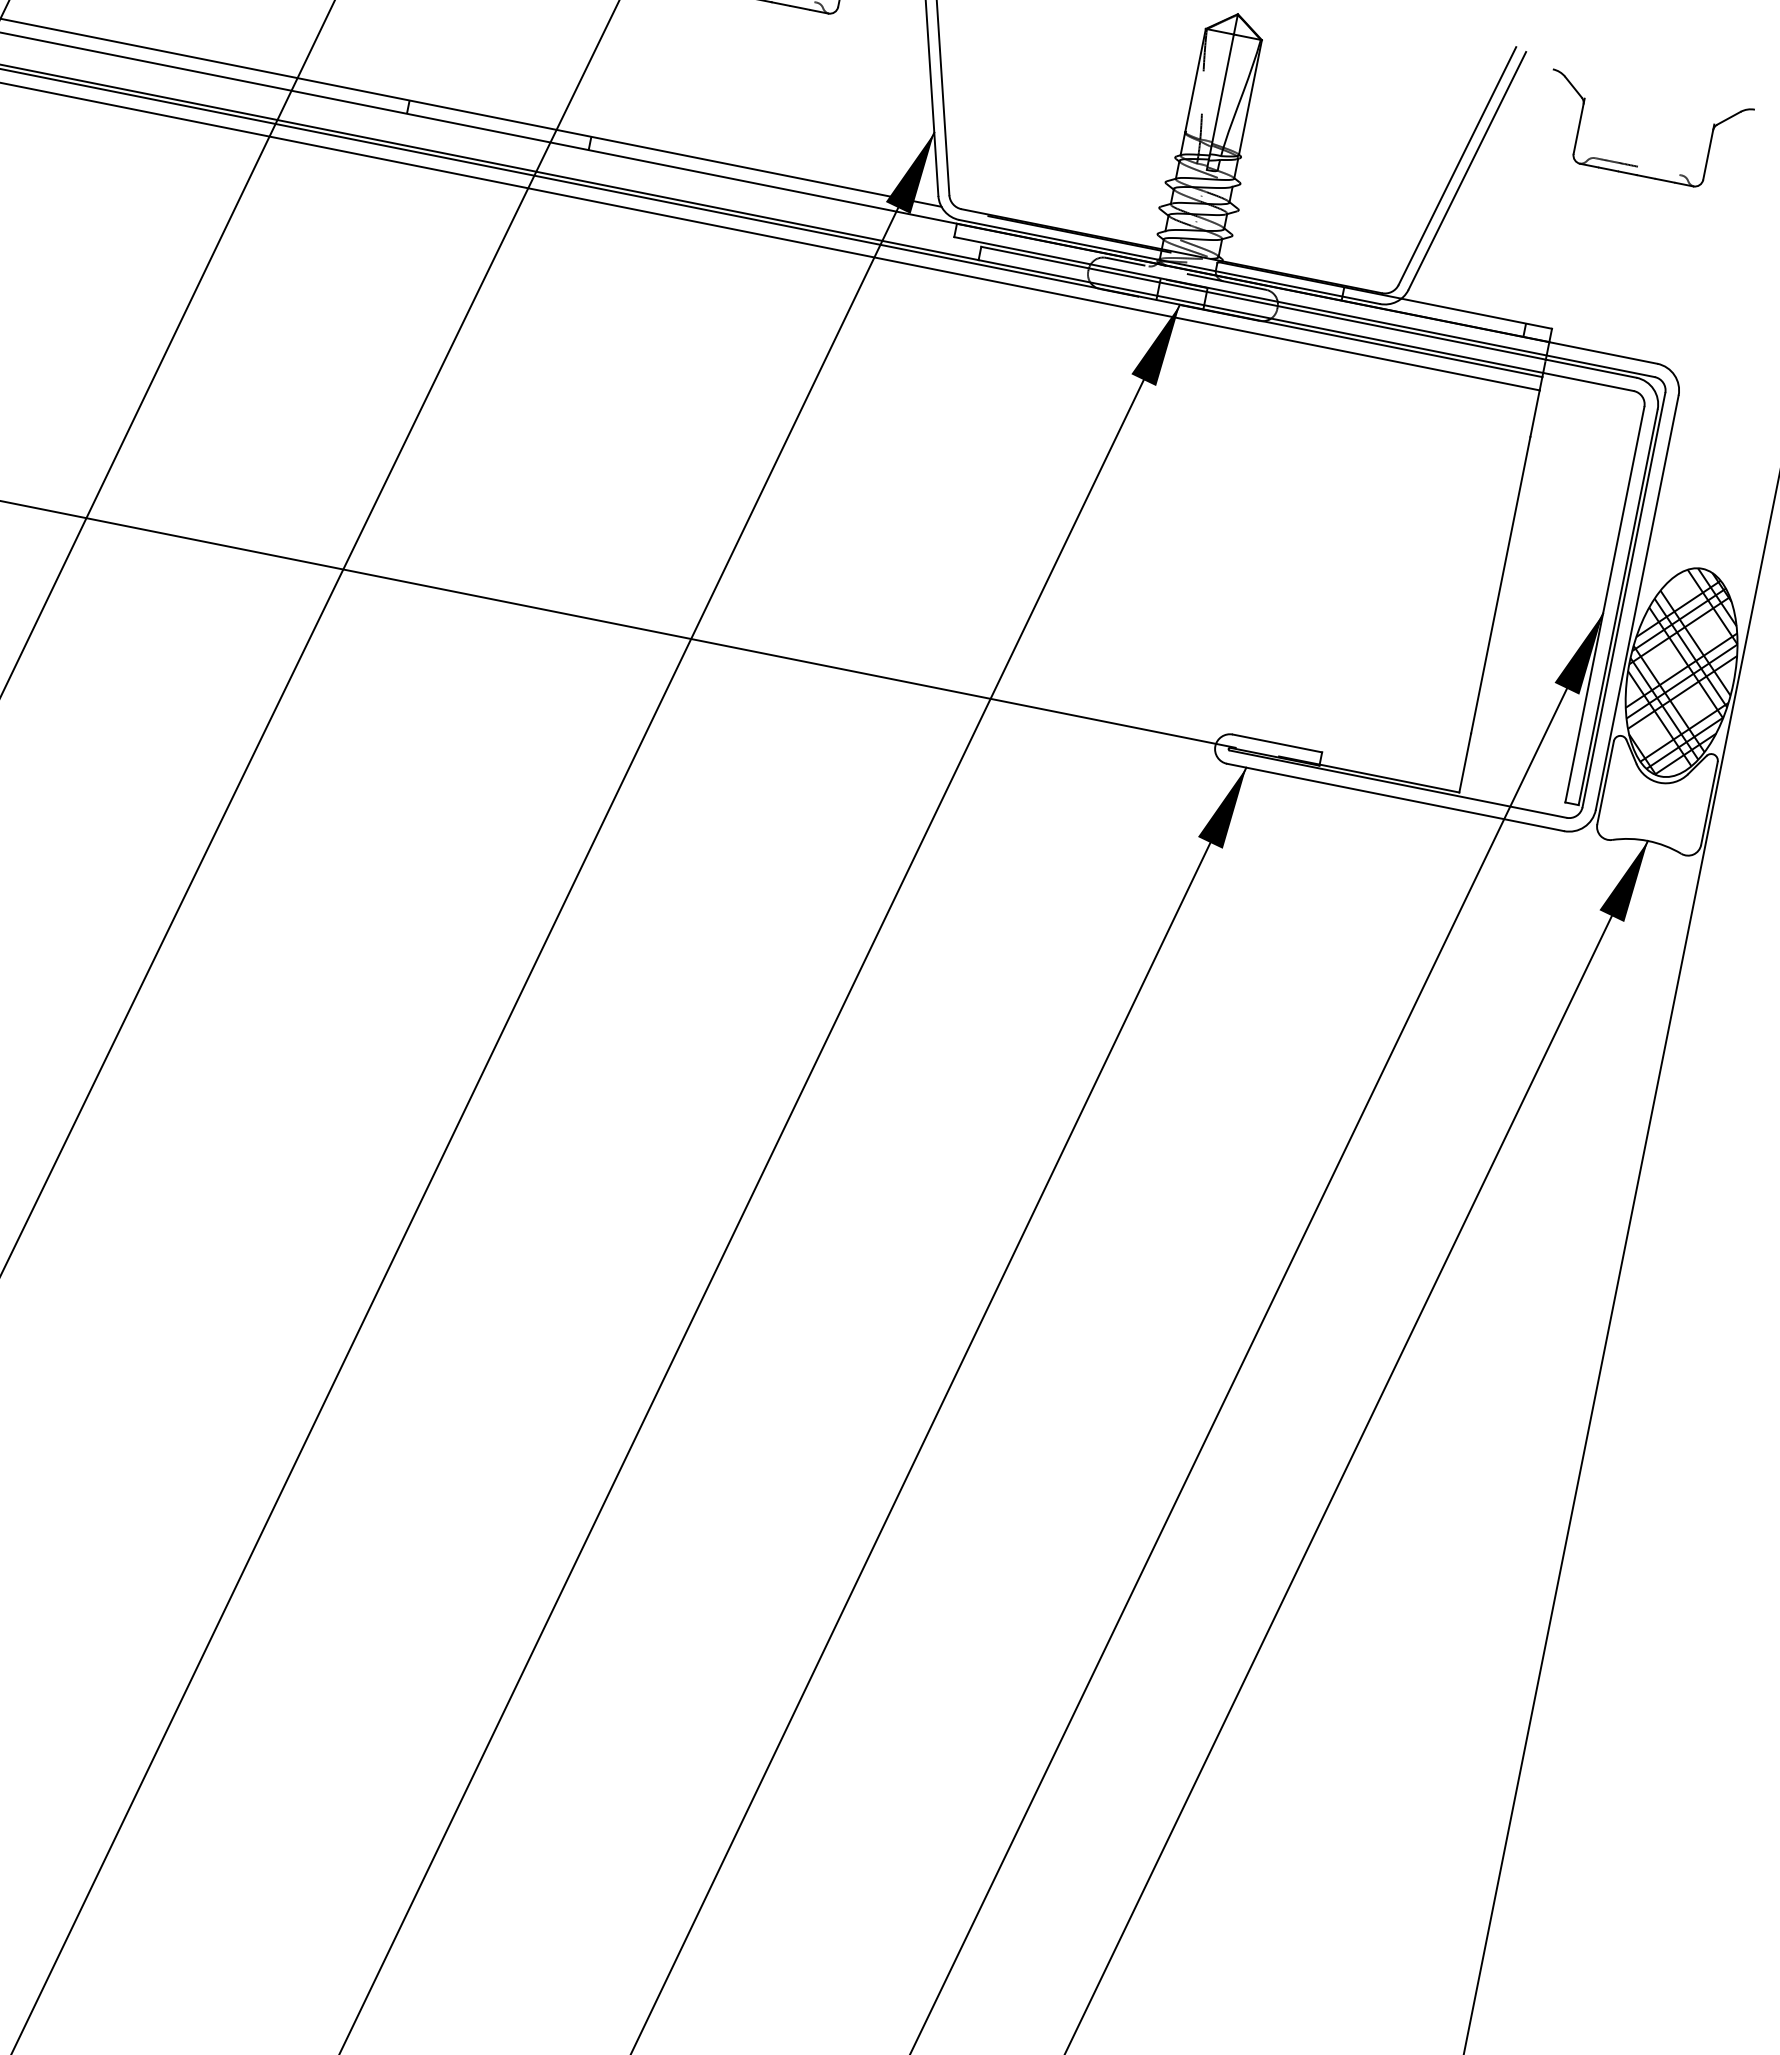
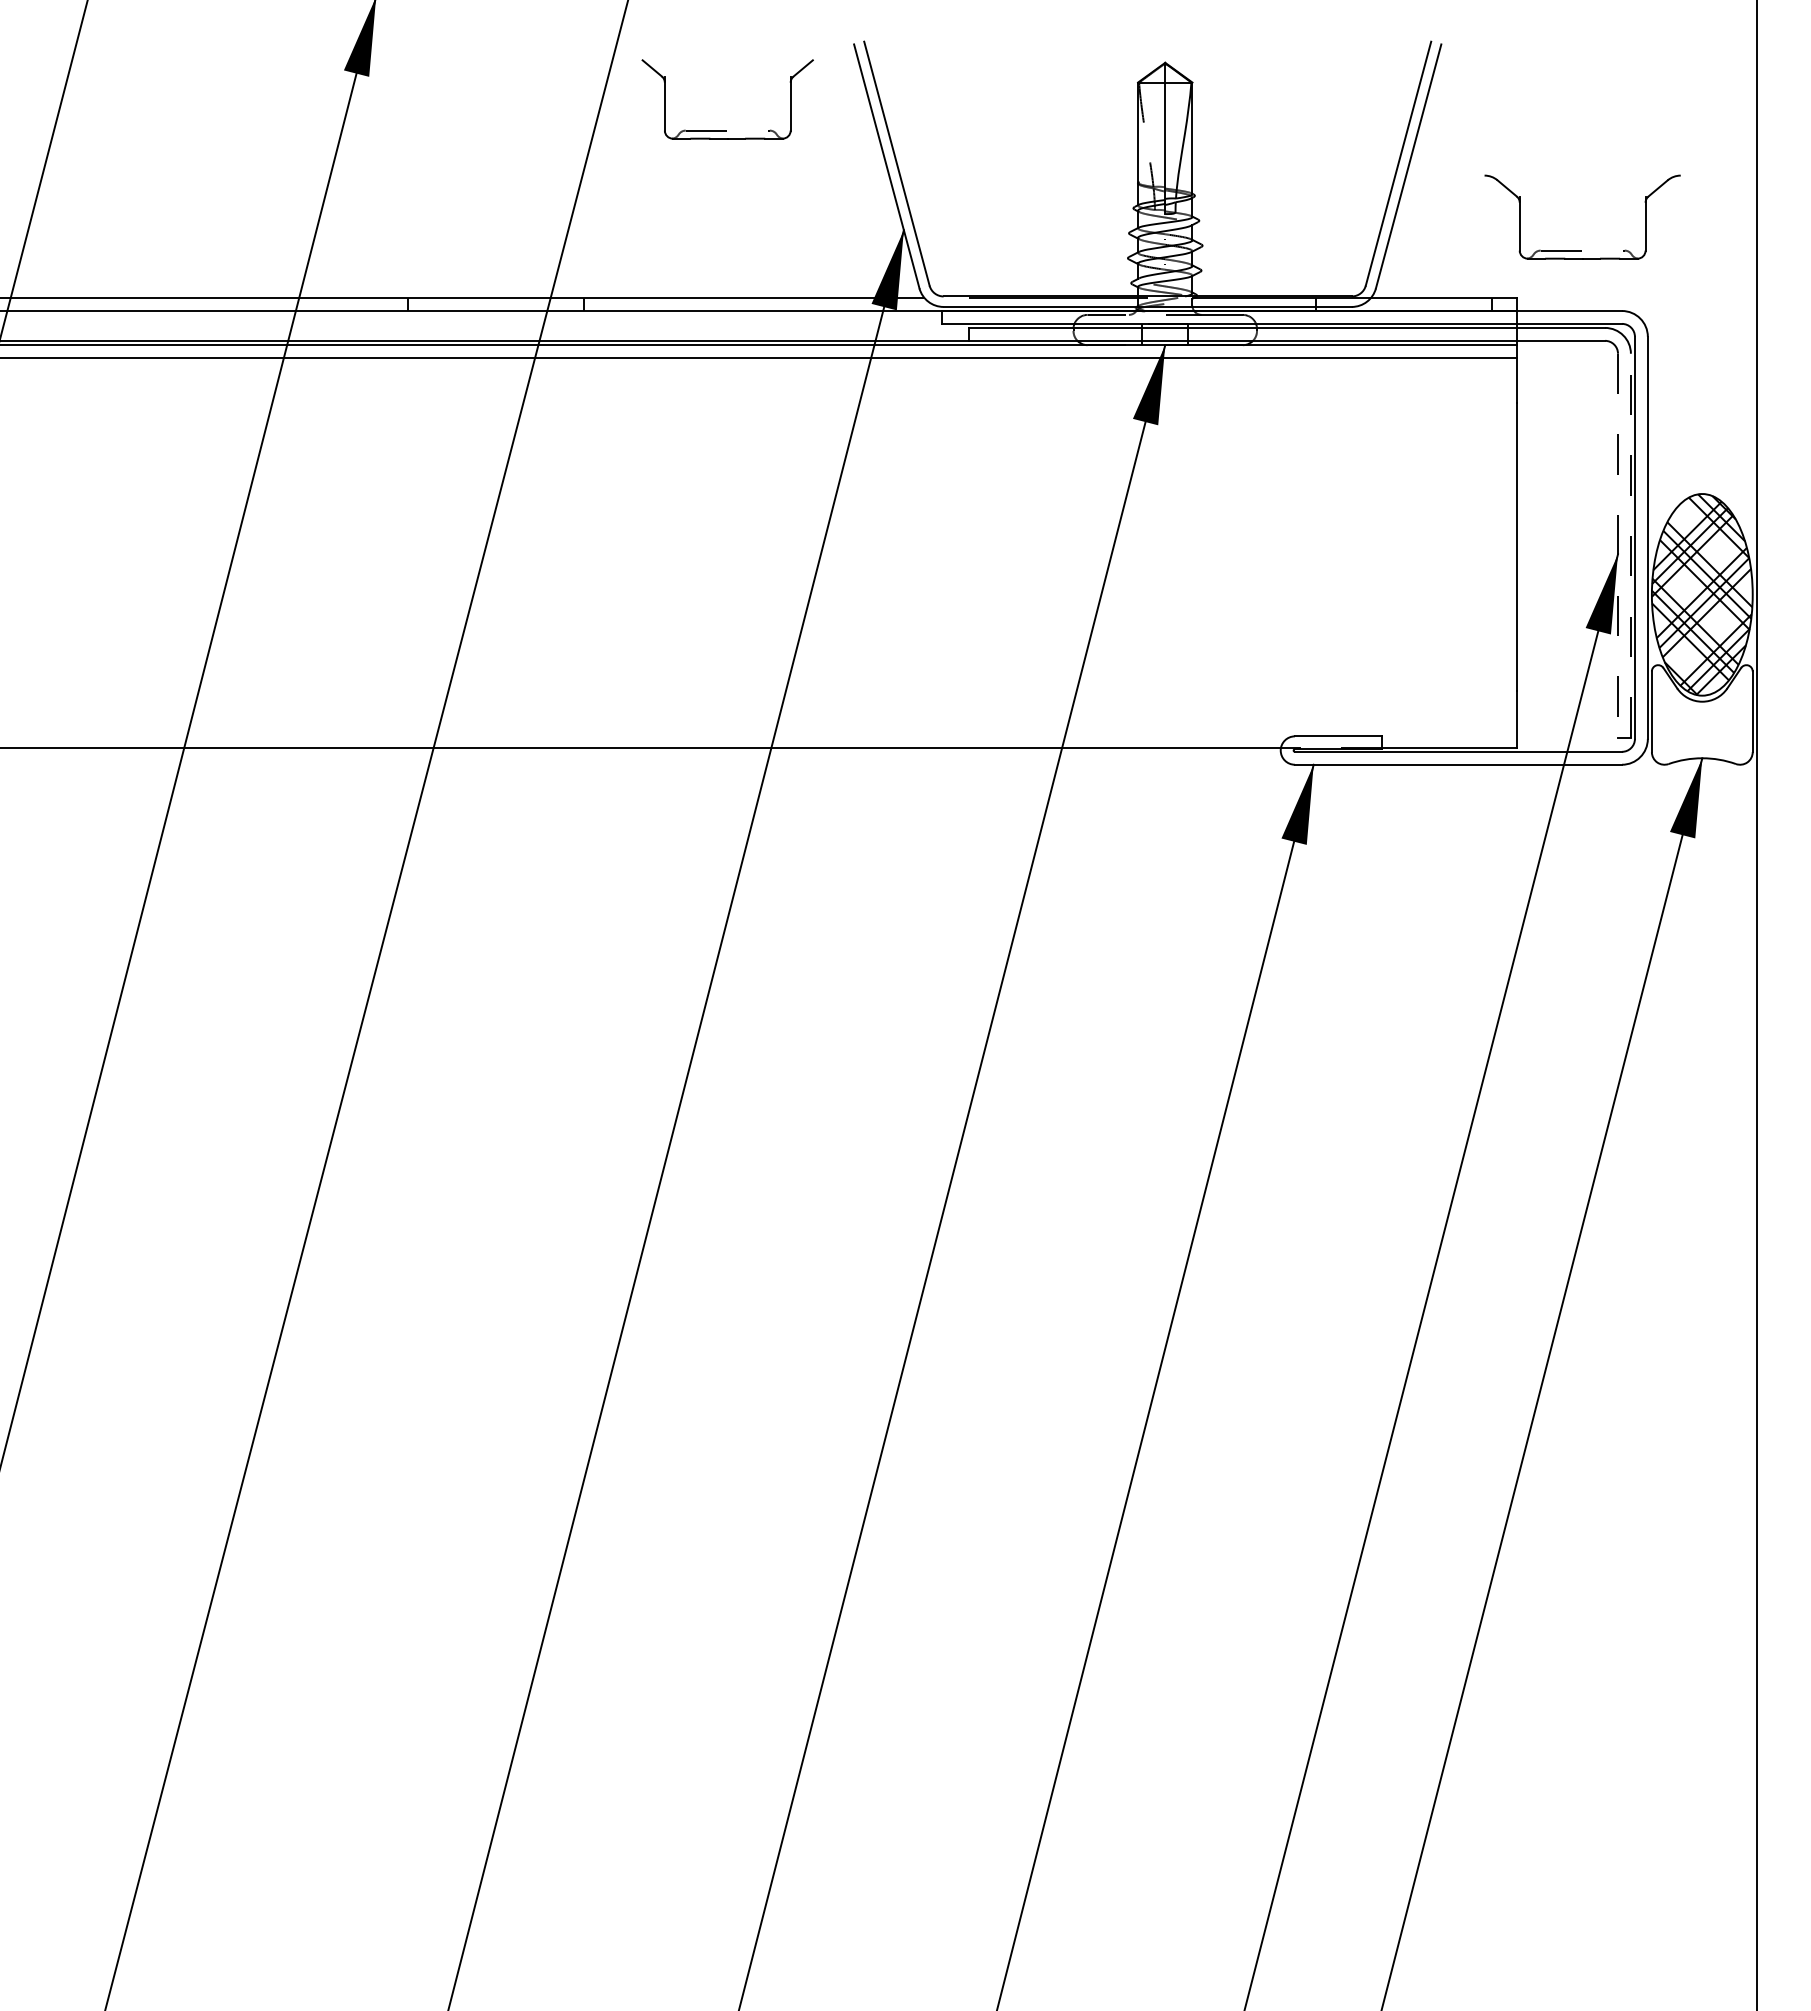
part: (1637, 166) -> (1581, 250), moved
line: (1605, 604) -> (1618, 545), solid -> dashed
line: (1617, 607) -> (1630, 545), solid -> dashed

